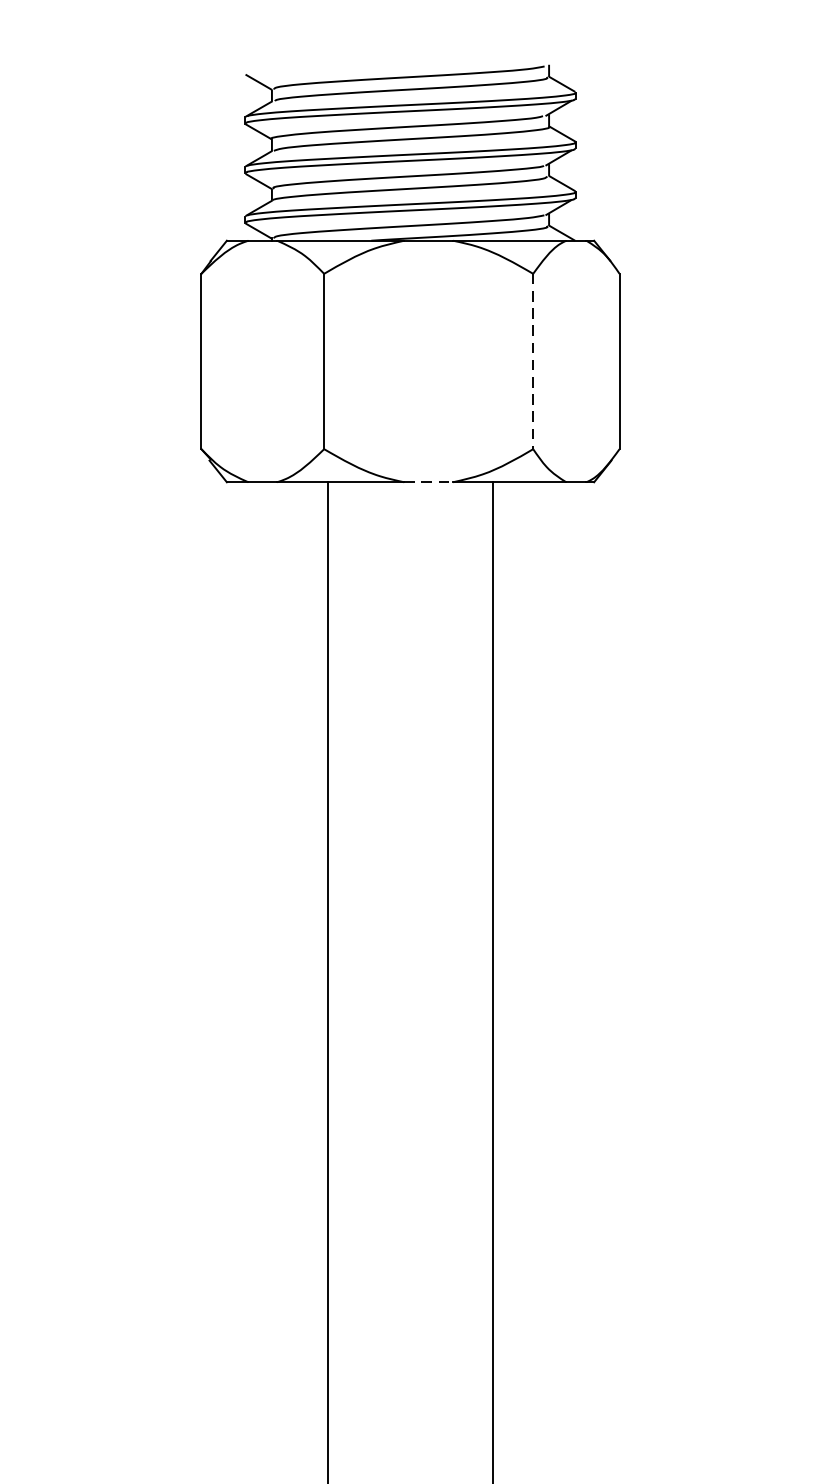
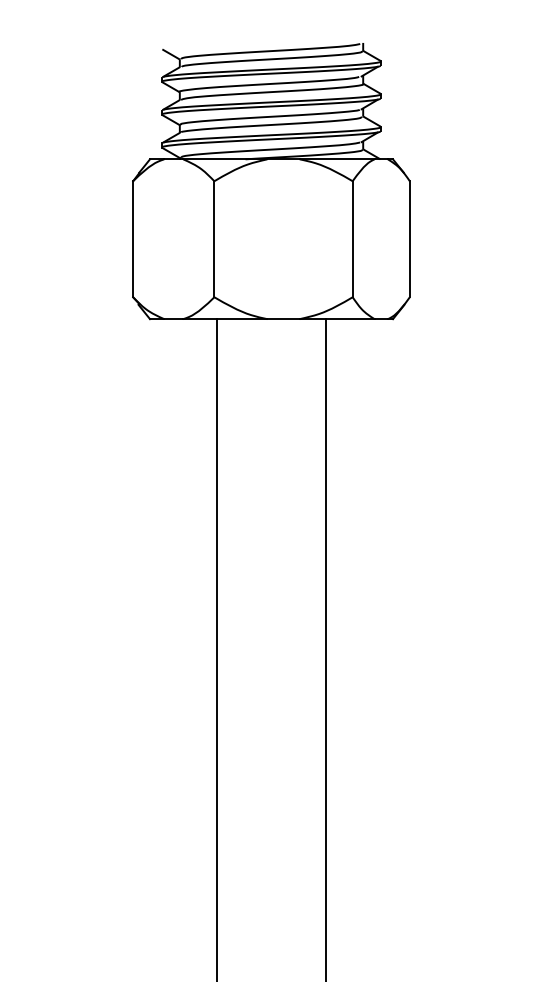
line: (532, 361) -> (352, 239), dashed -> solid
line: (430, 482) -> (284, 319), dashed -> solid

